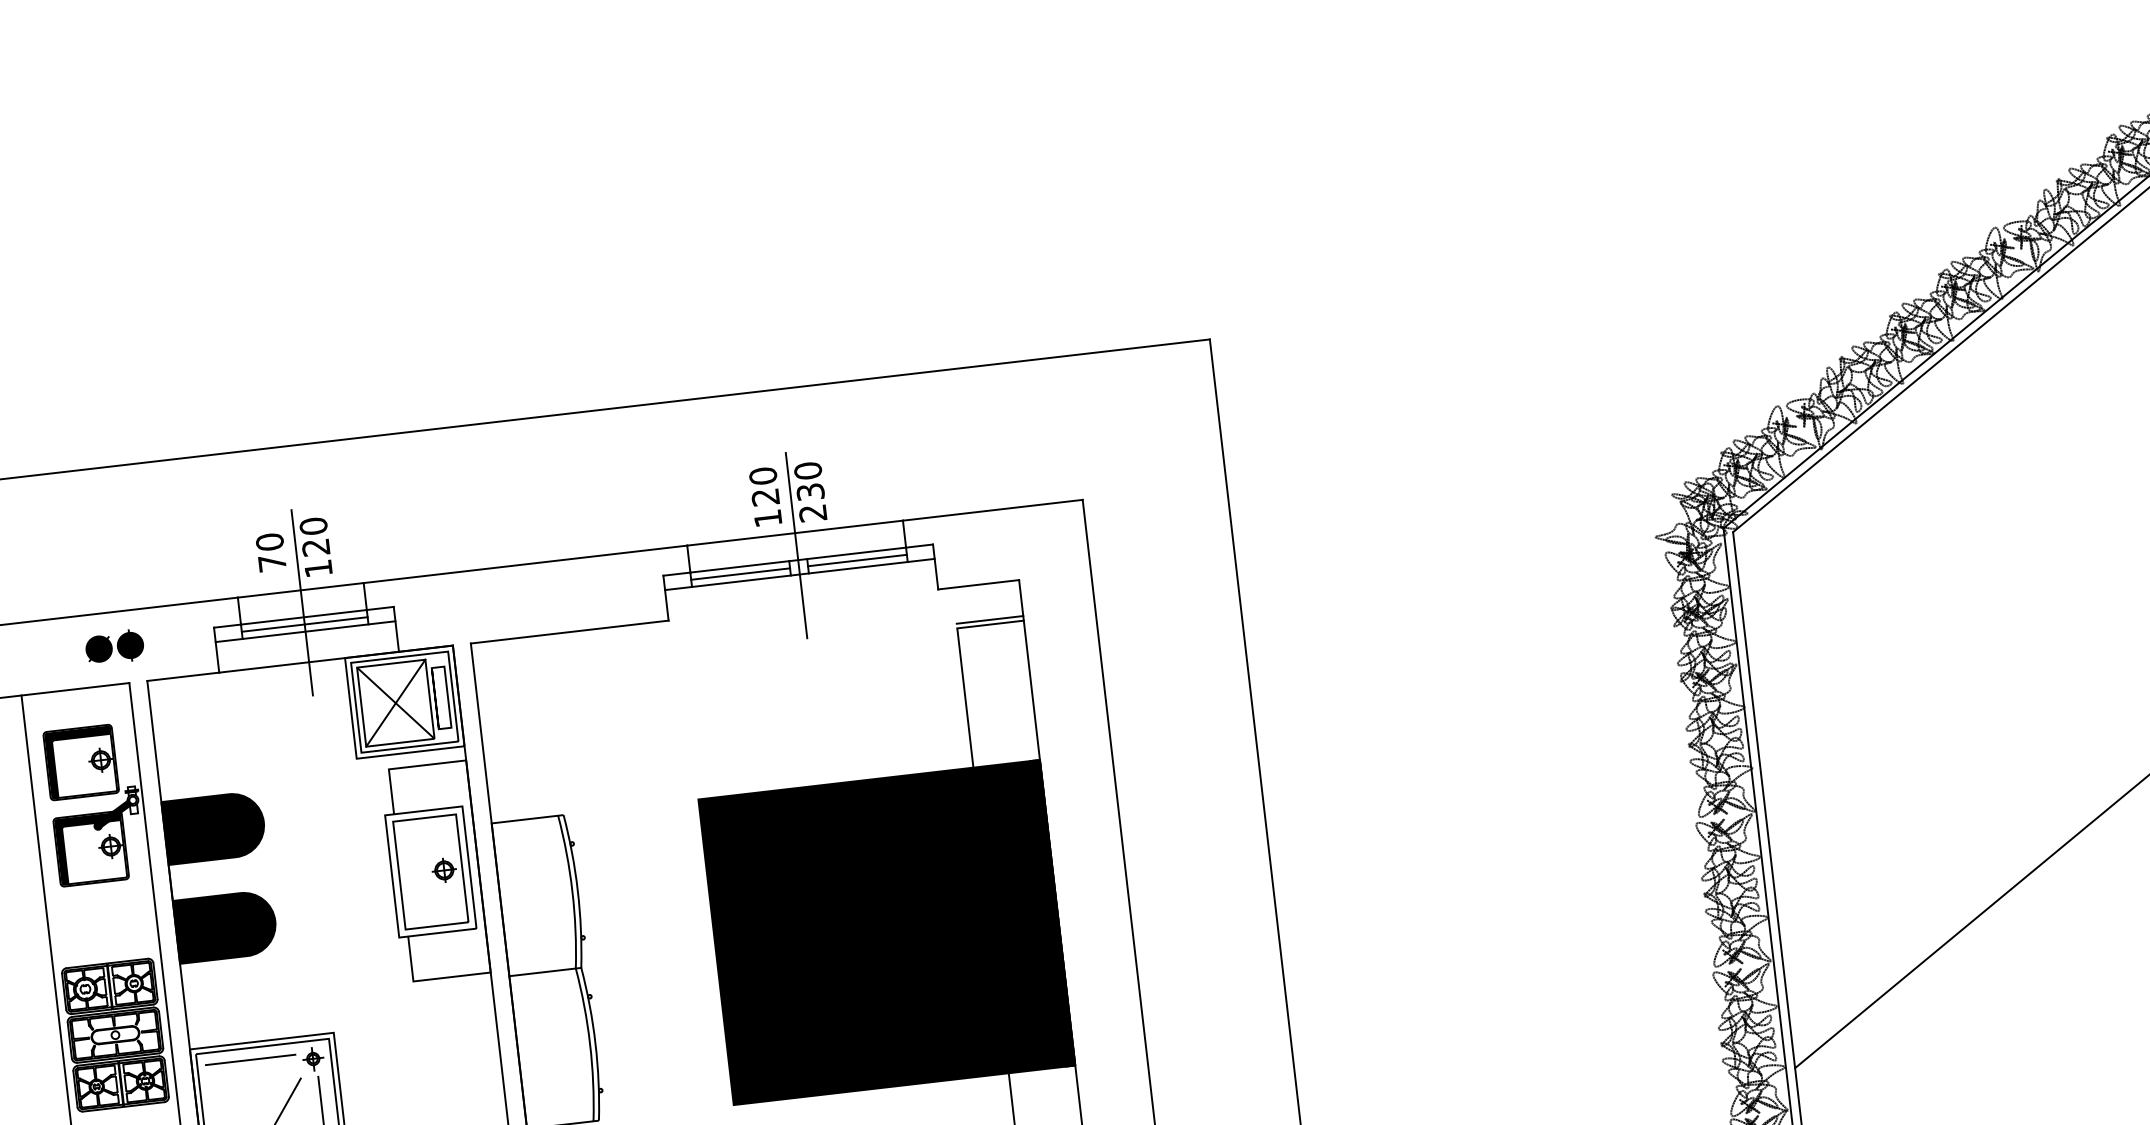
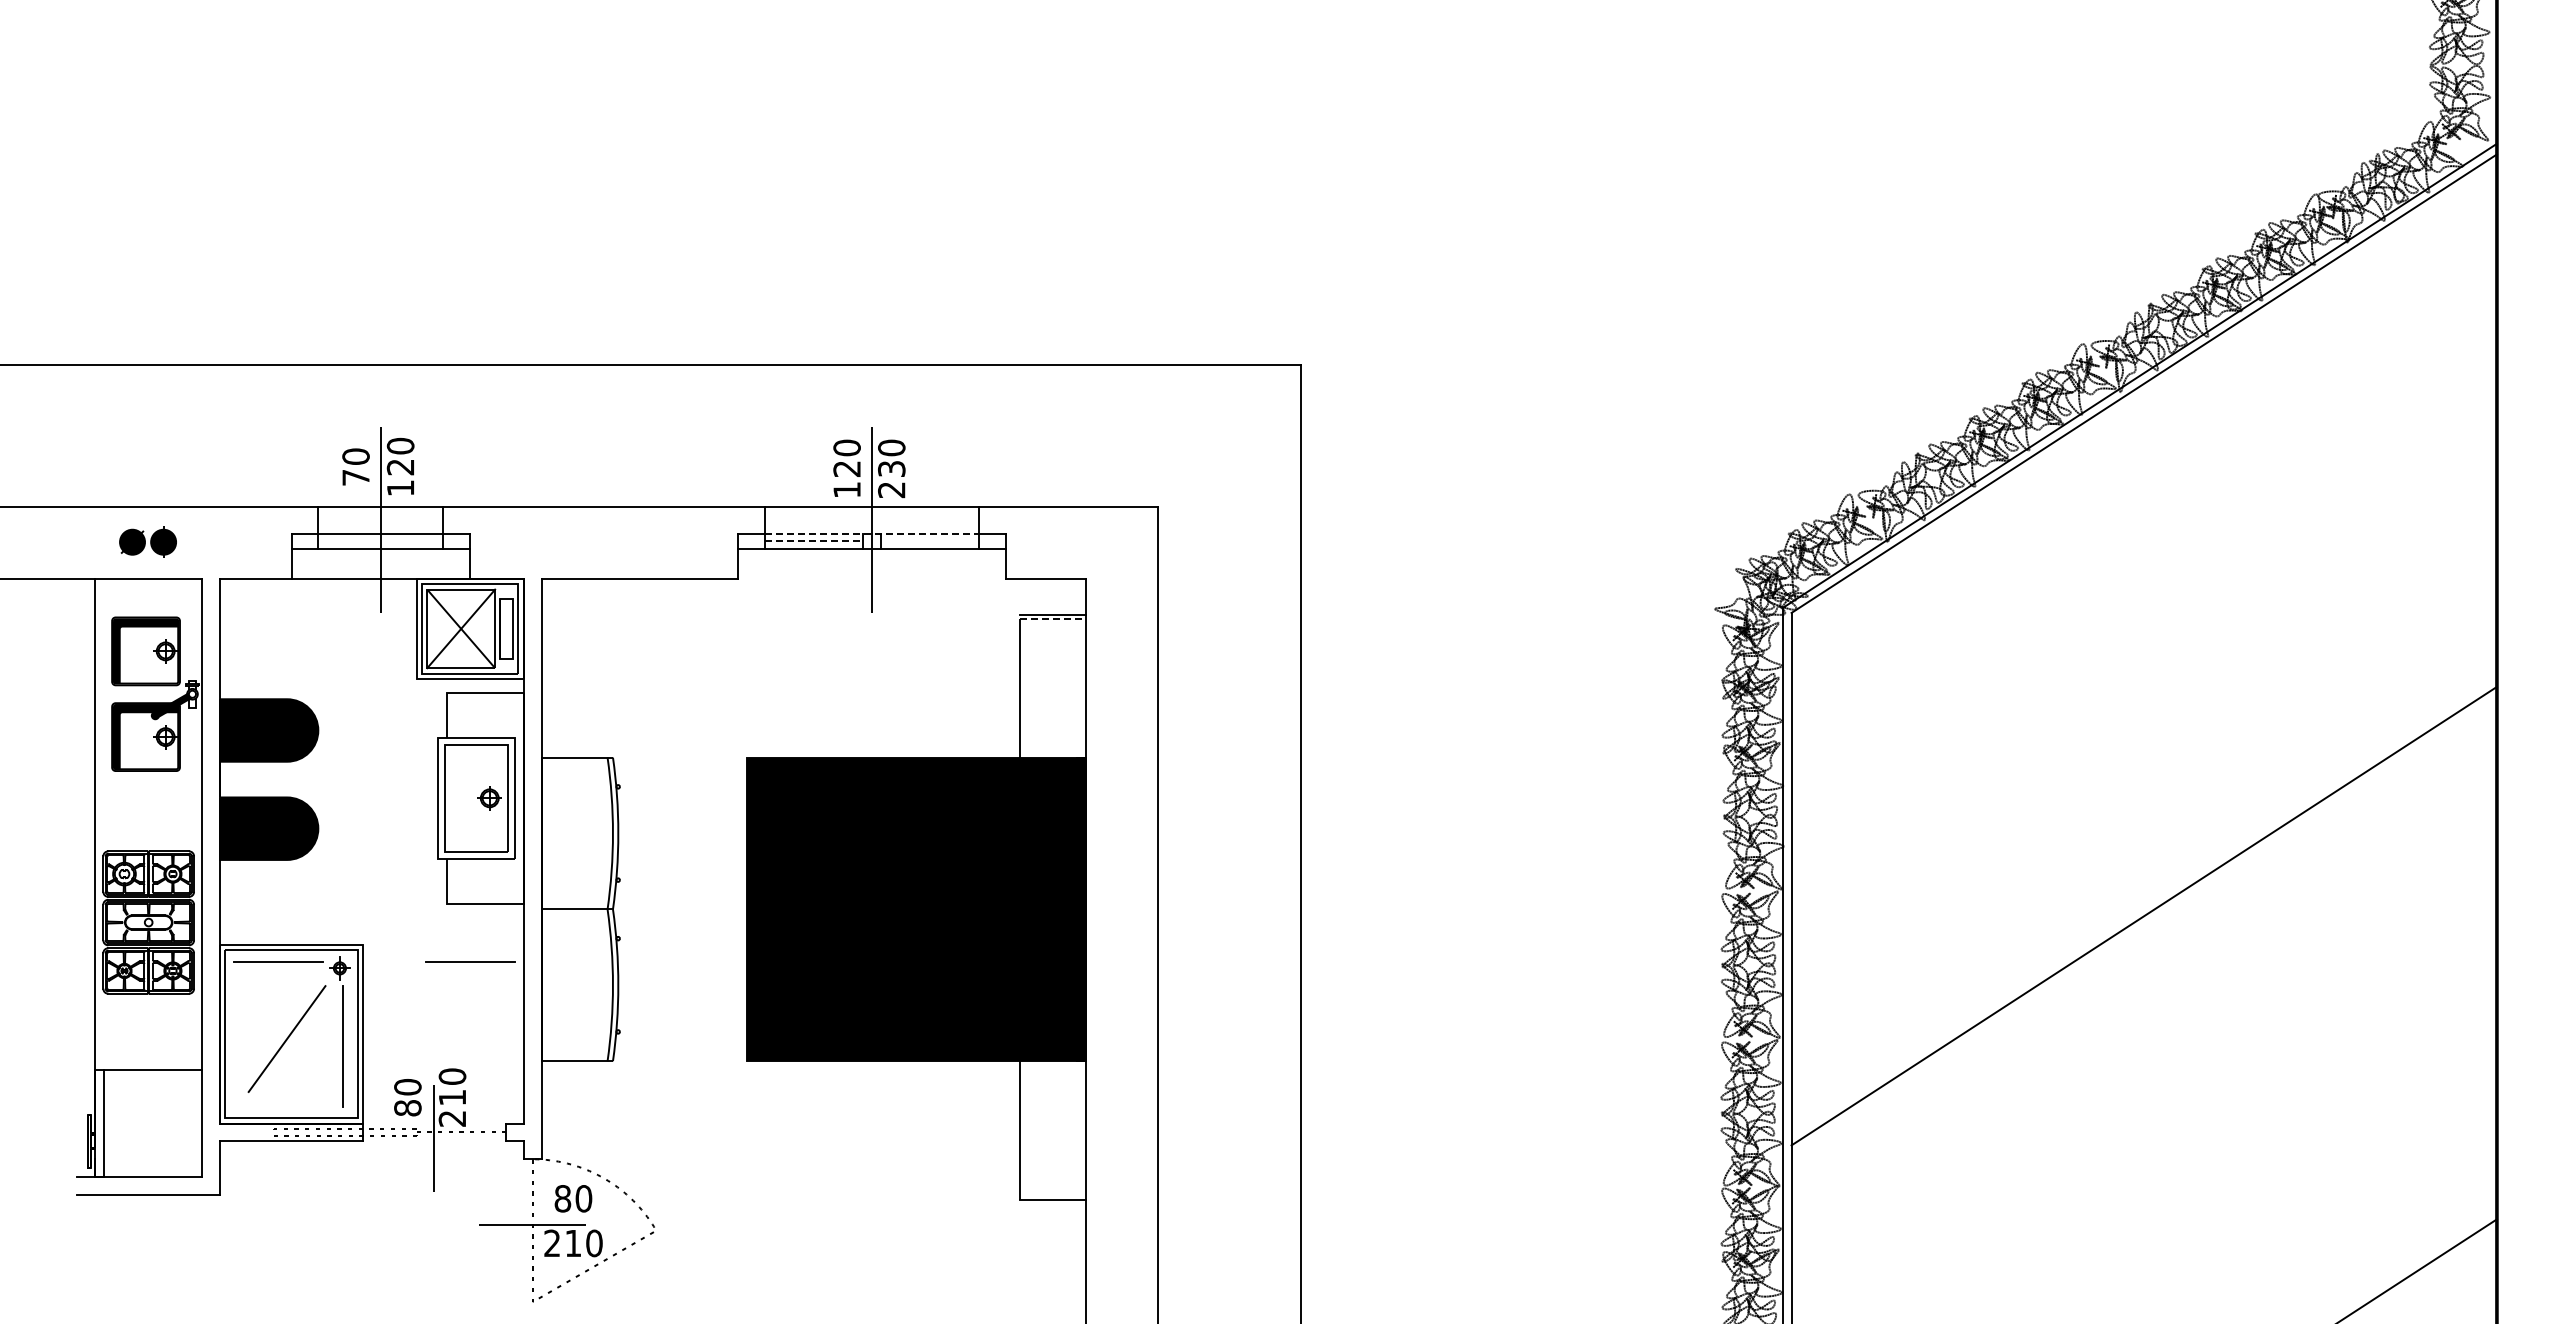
line: (798, 560) -> (872, 534), solid -> dashed
line: (857, 560) -> (929, 541), removed
line: (741, 574) -> (814, 541), solid -> dashed
line: (304, 624) -> (380, 541), removed
line: (990, 624) -> (1053, 619), solid -> dashed
part: (114, 646) -> (147, 541), moved
line: (443, 1036) -> (470, 961), added

